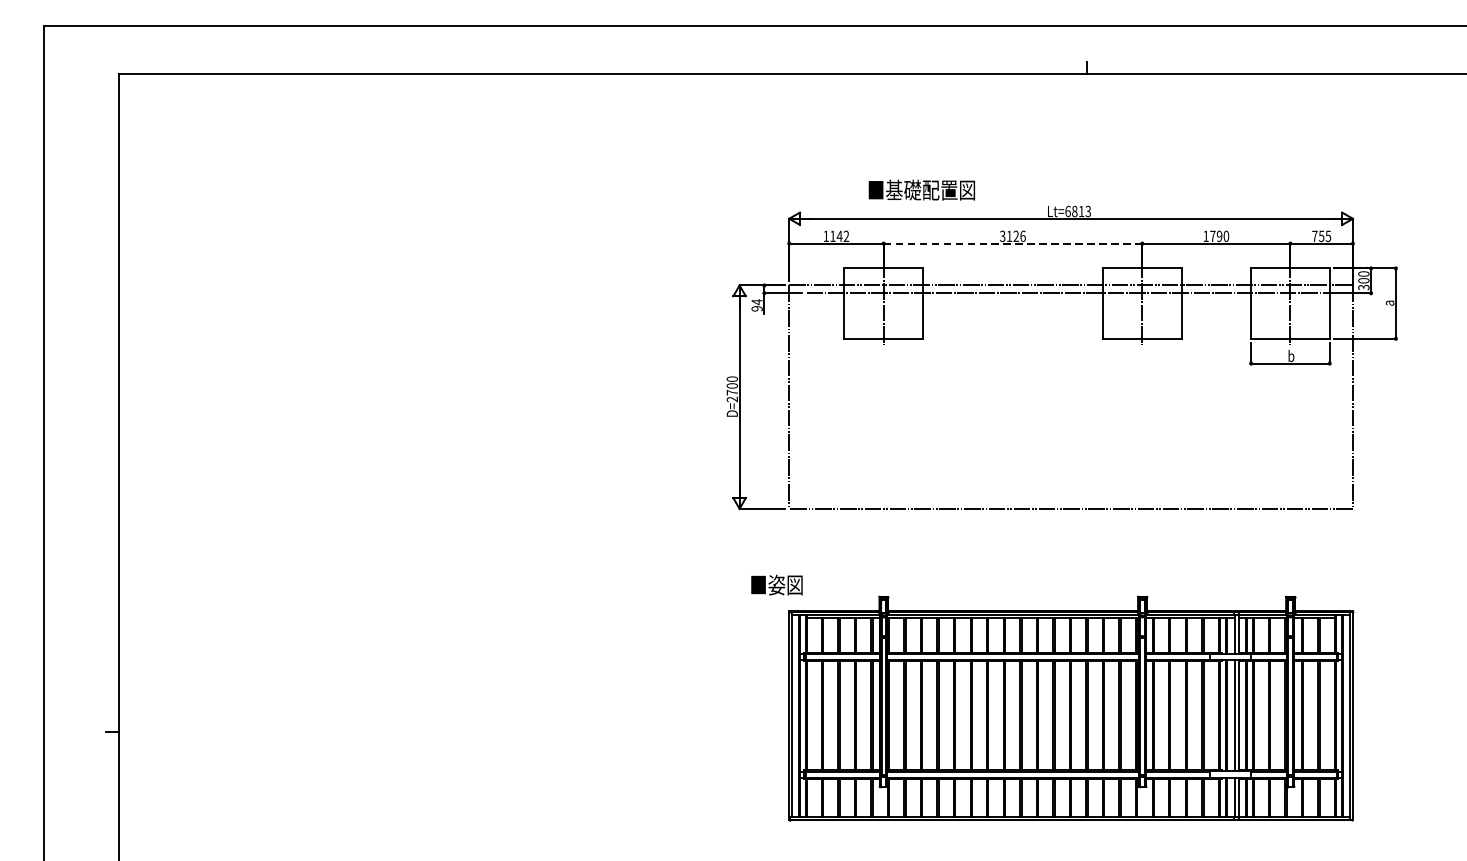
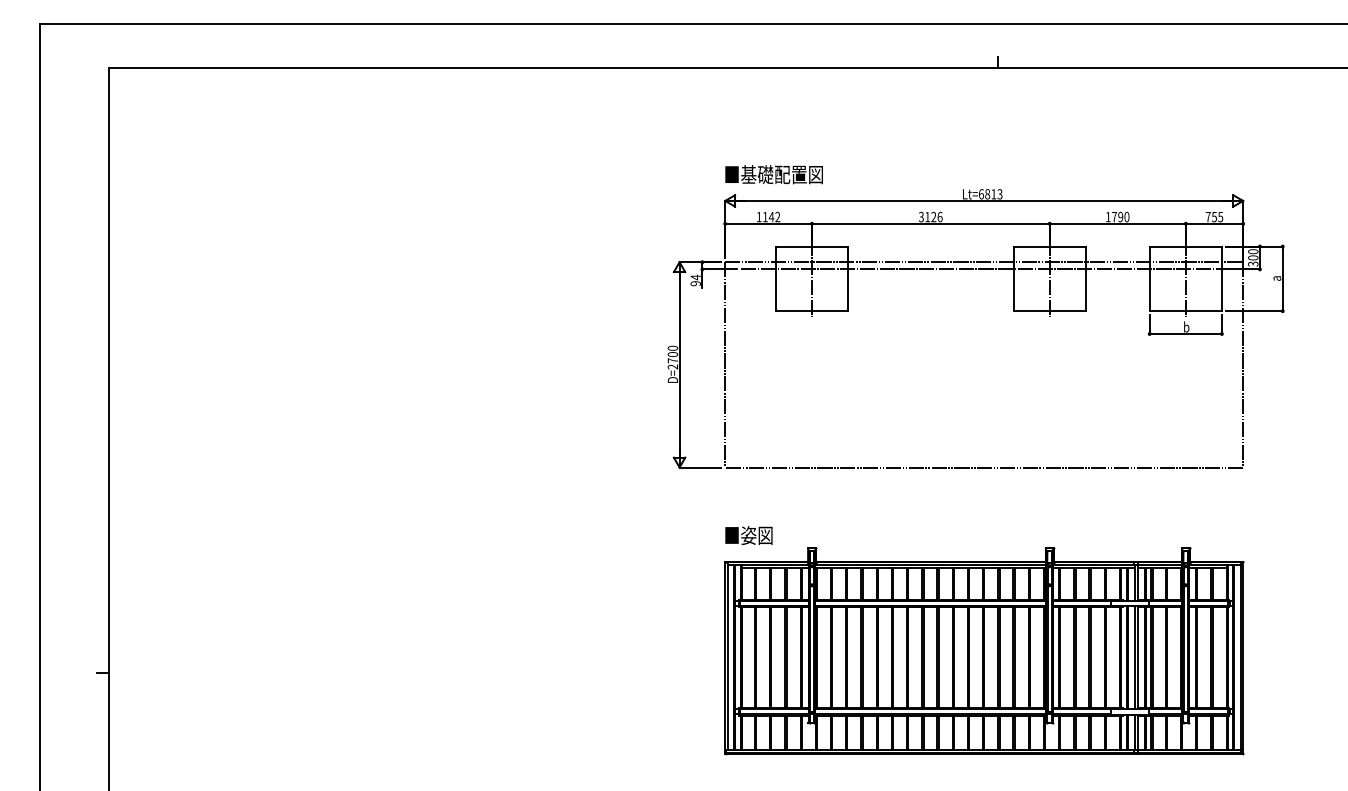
text: (921, 190) -> (773, 174), moved
line: (1012, 243) -> (930, 223), dashed -> solid
text: (776, 585) -> (748, 535), moved

